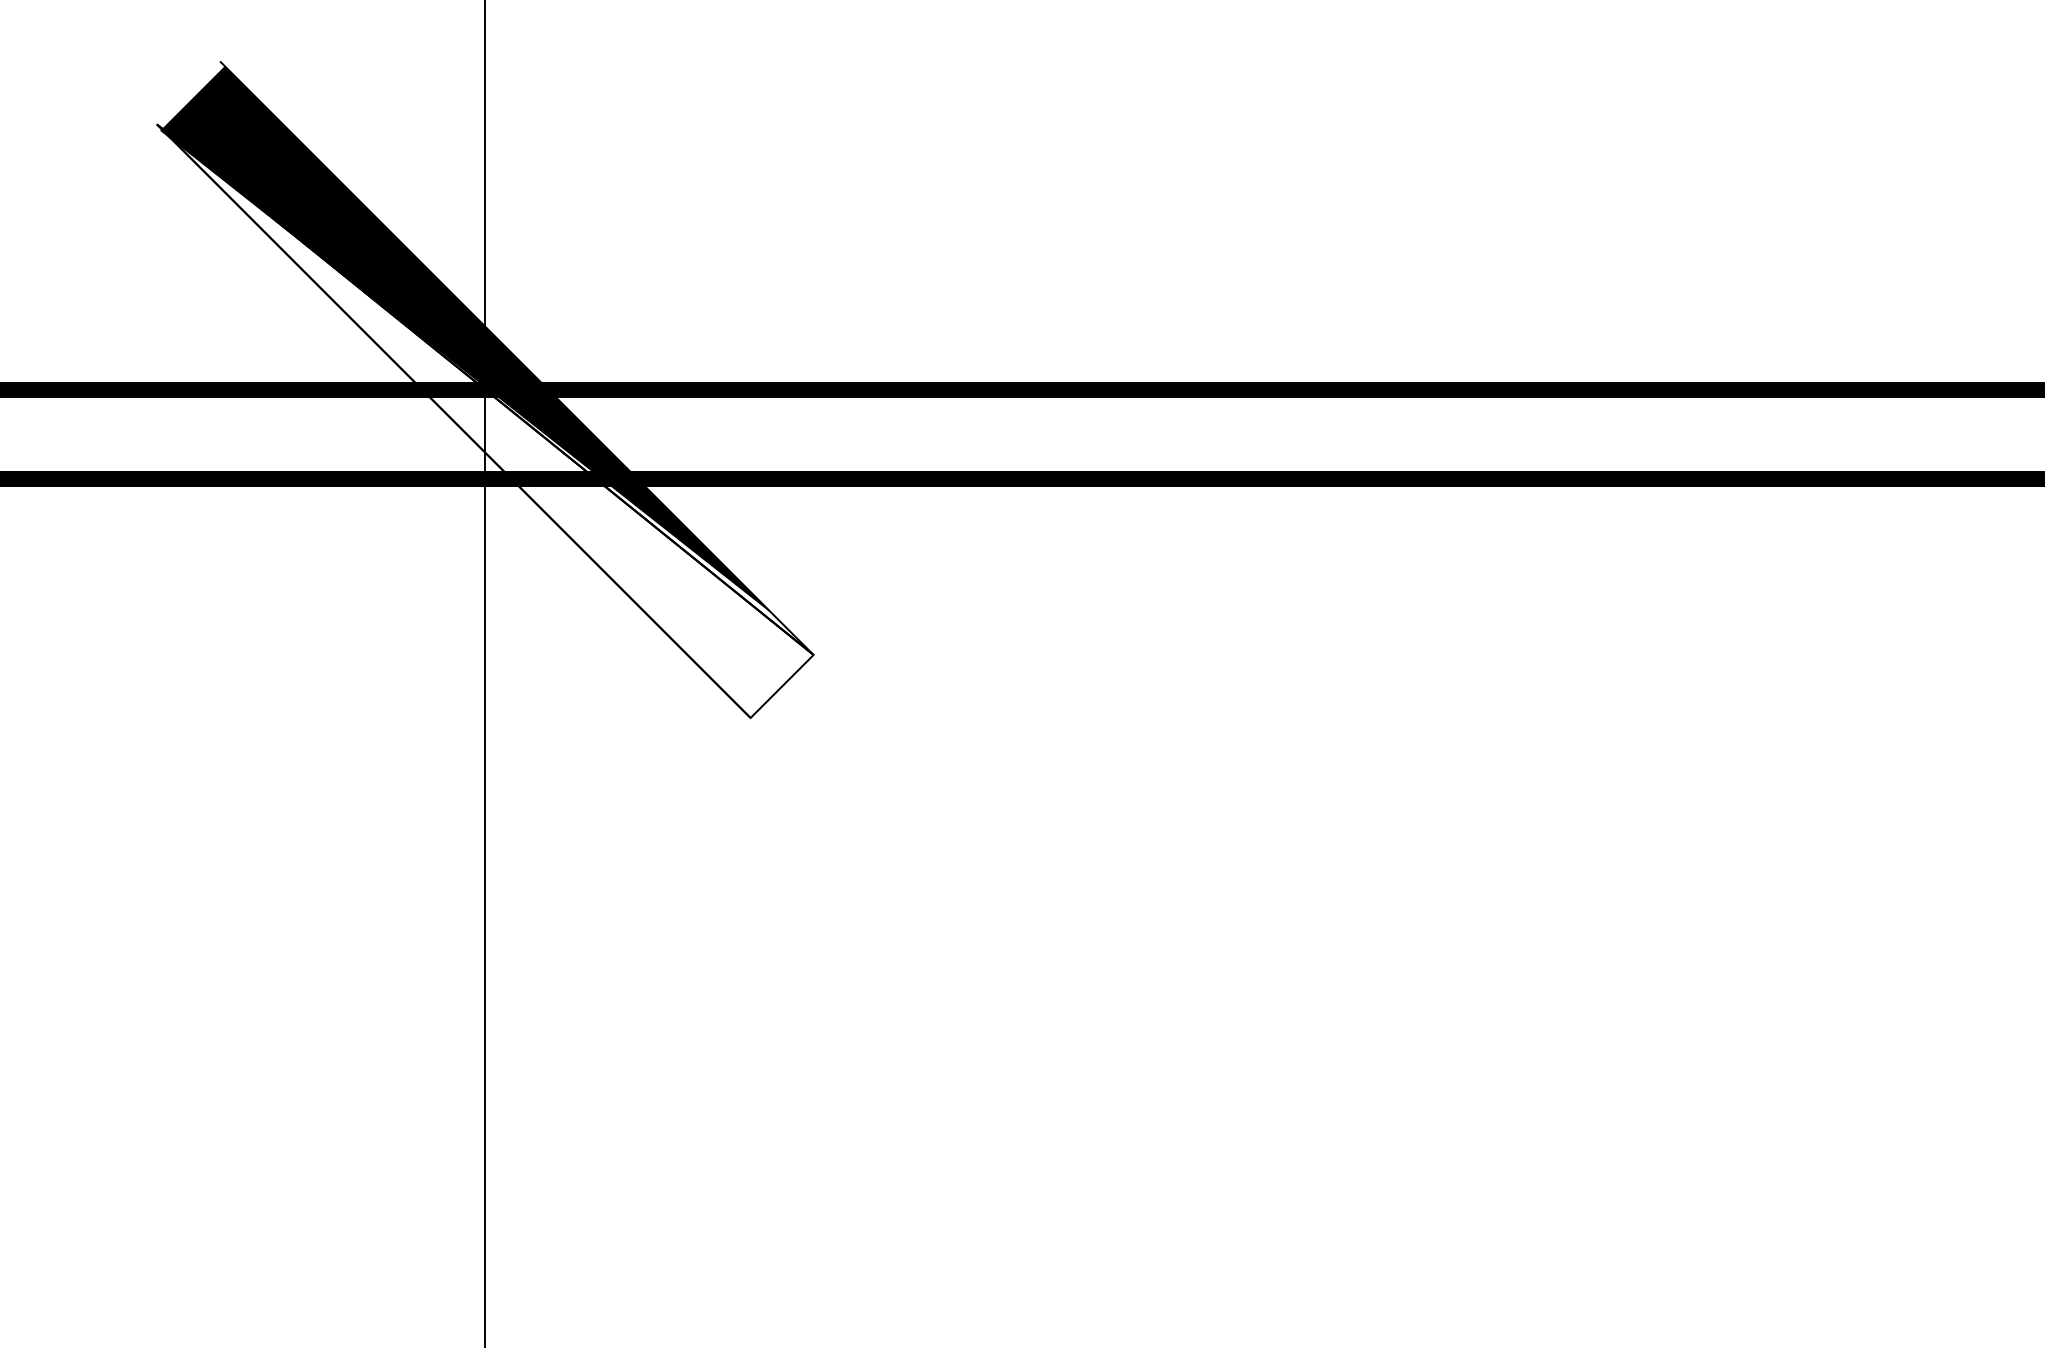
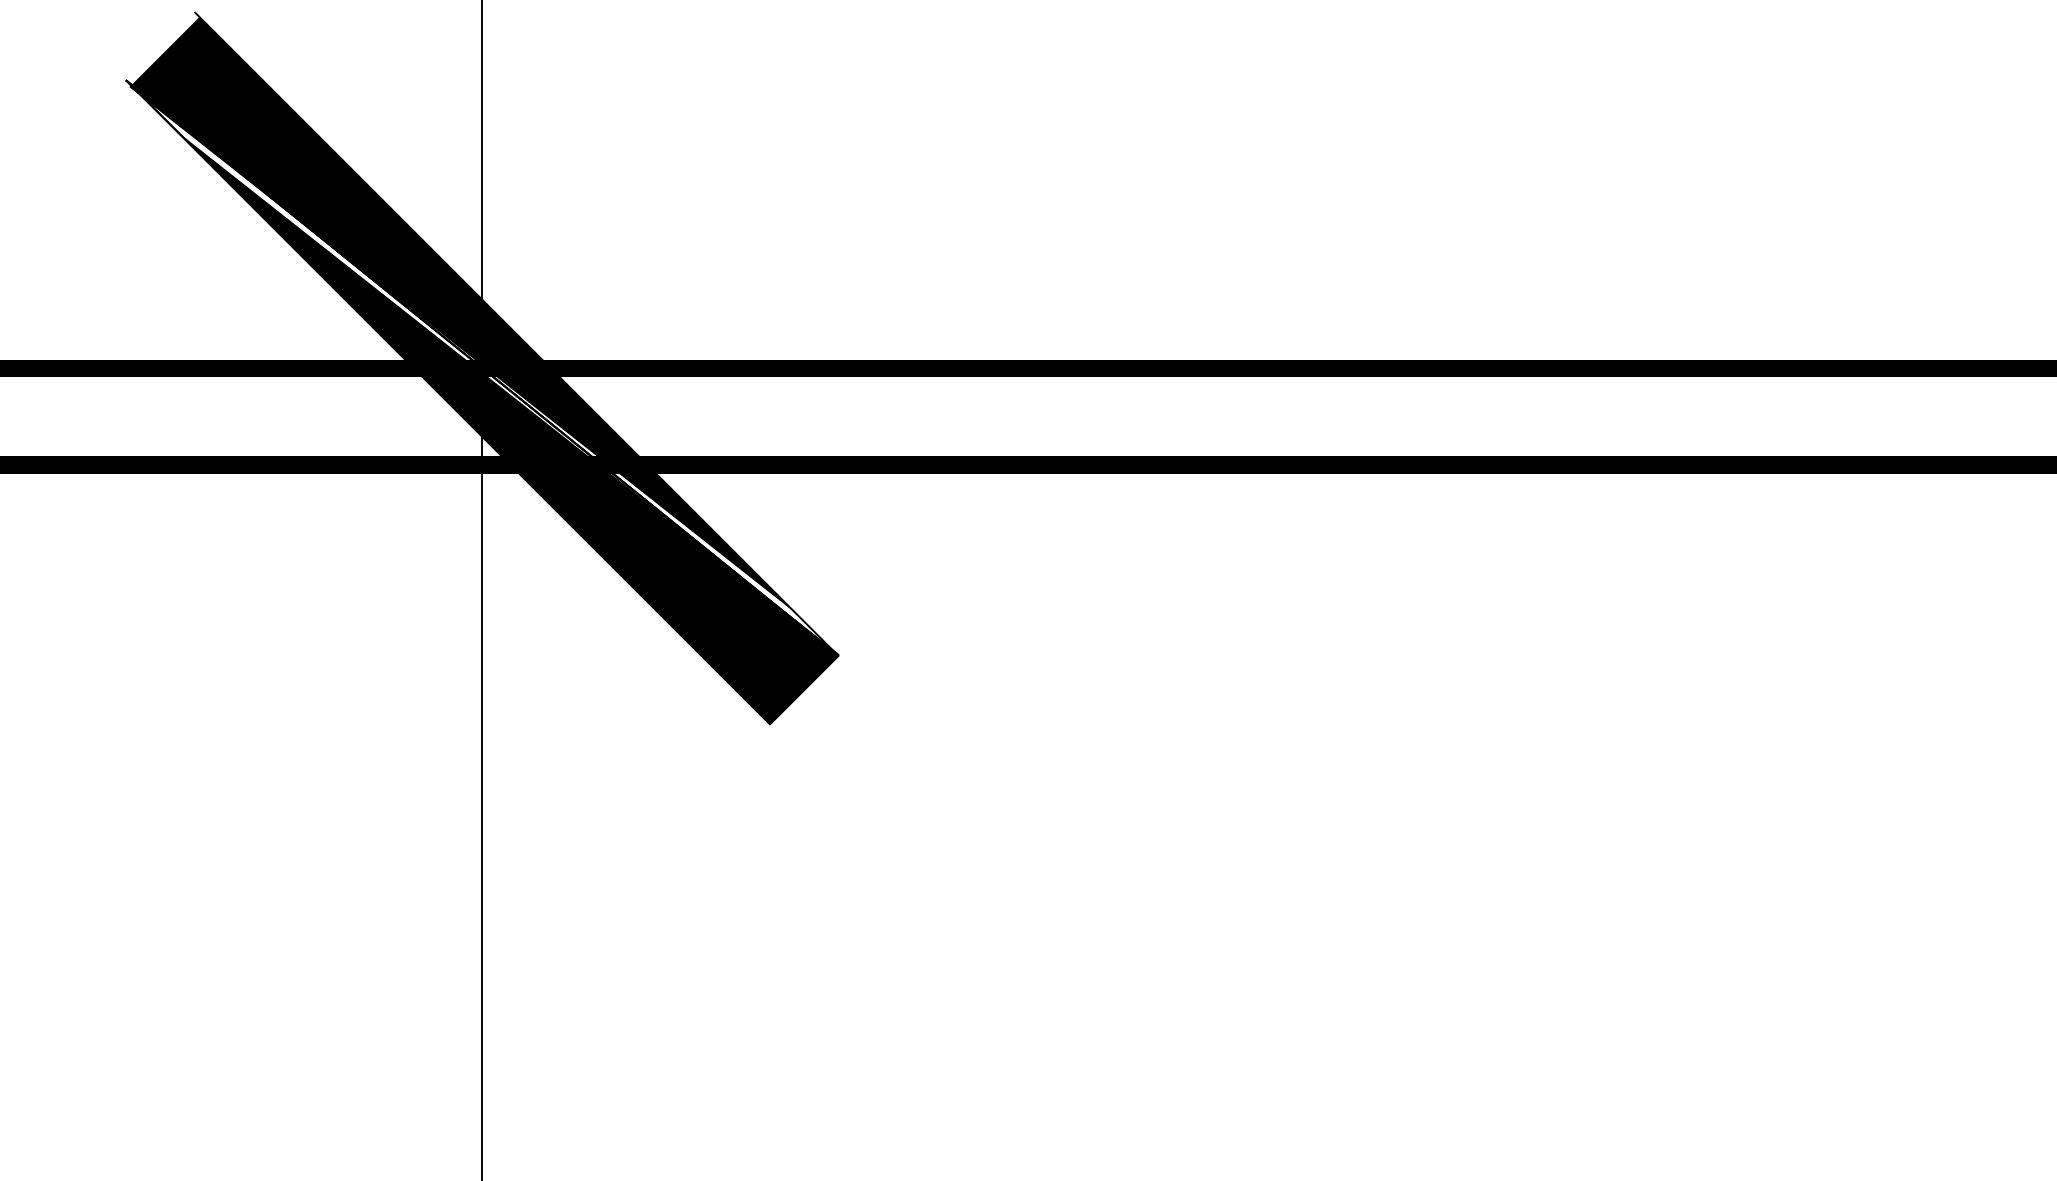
fill: (508, 444) -> (507, 427), added

